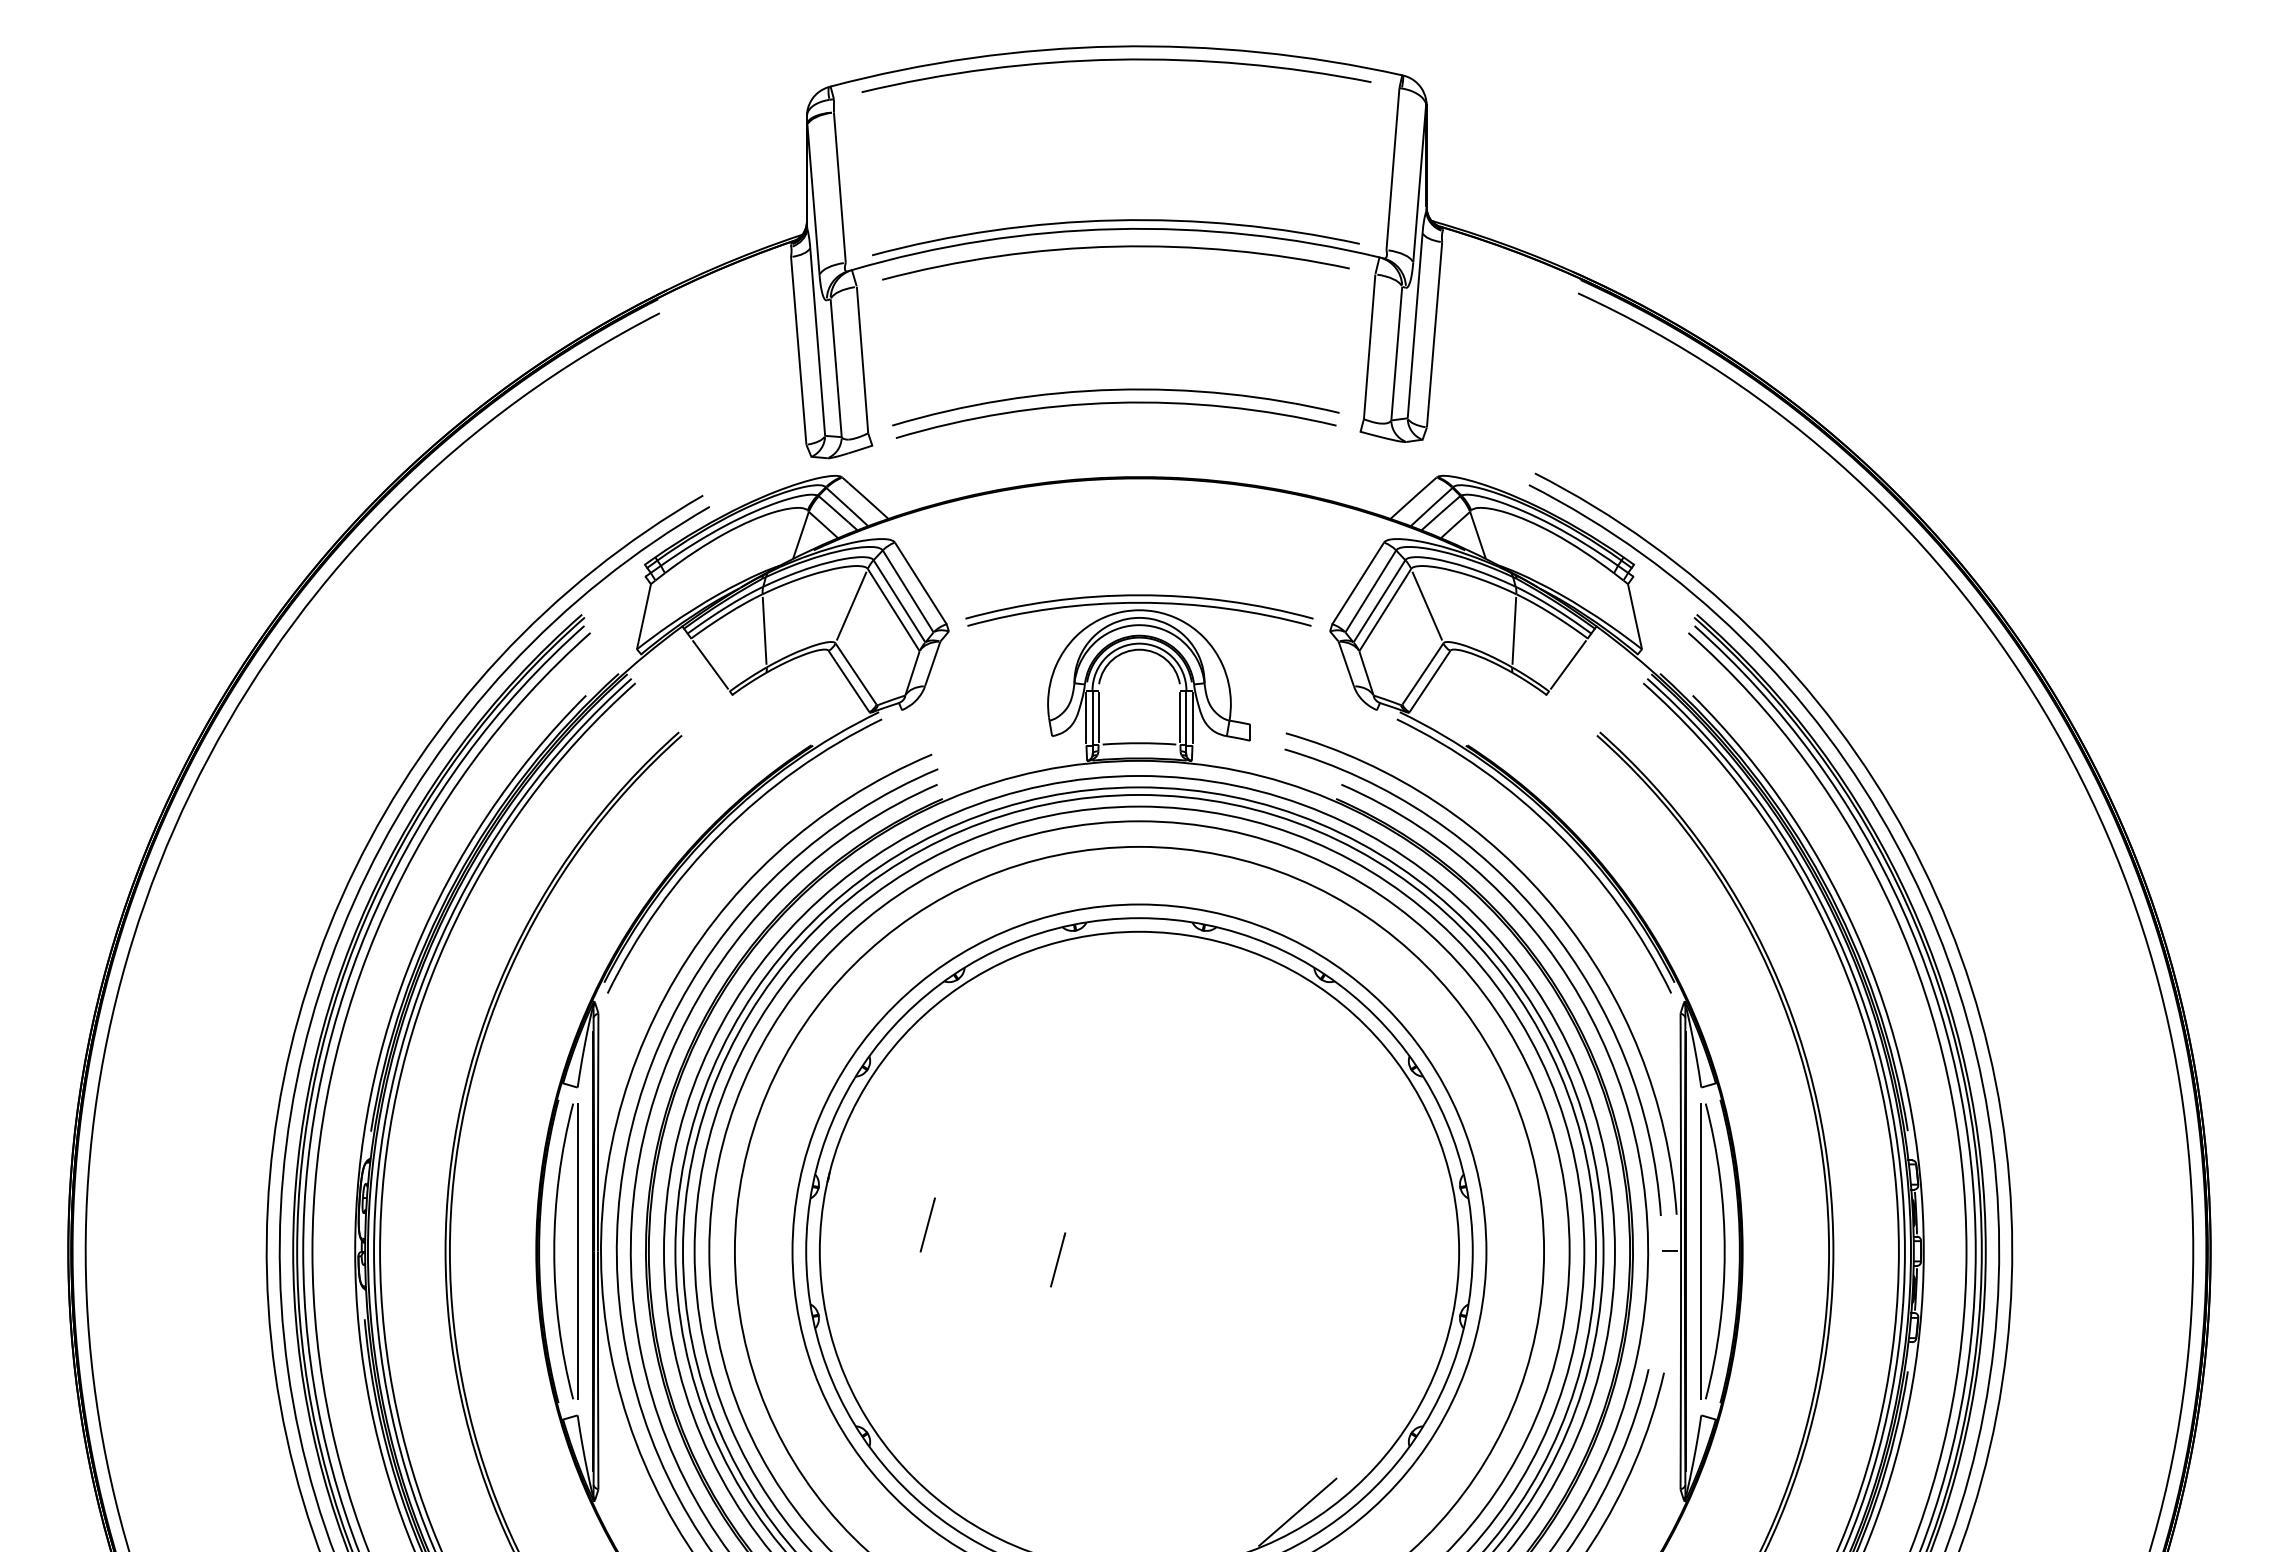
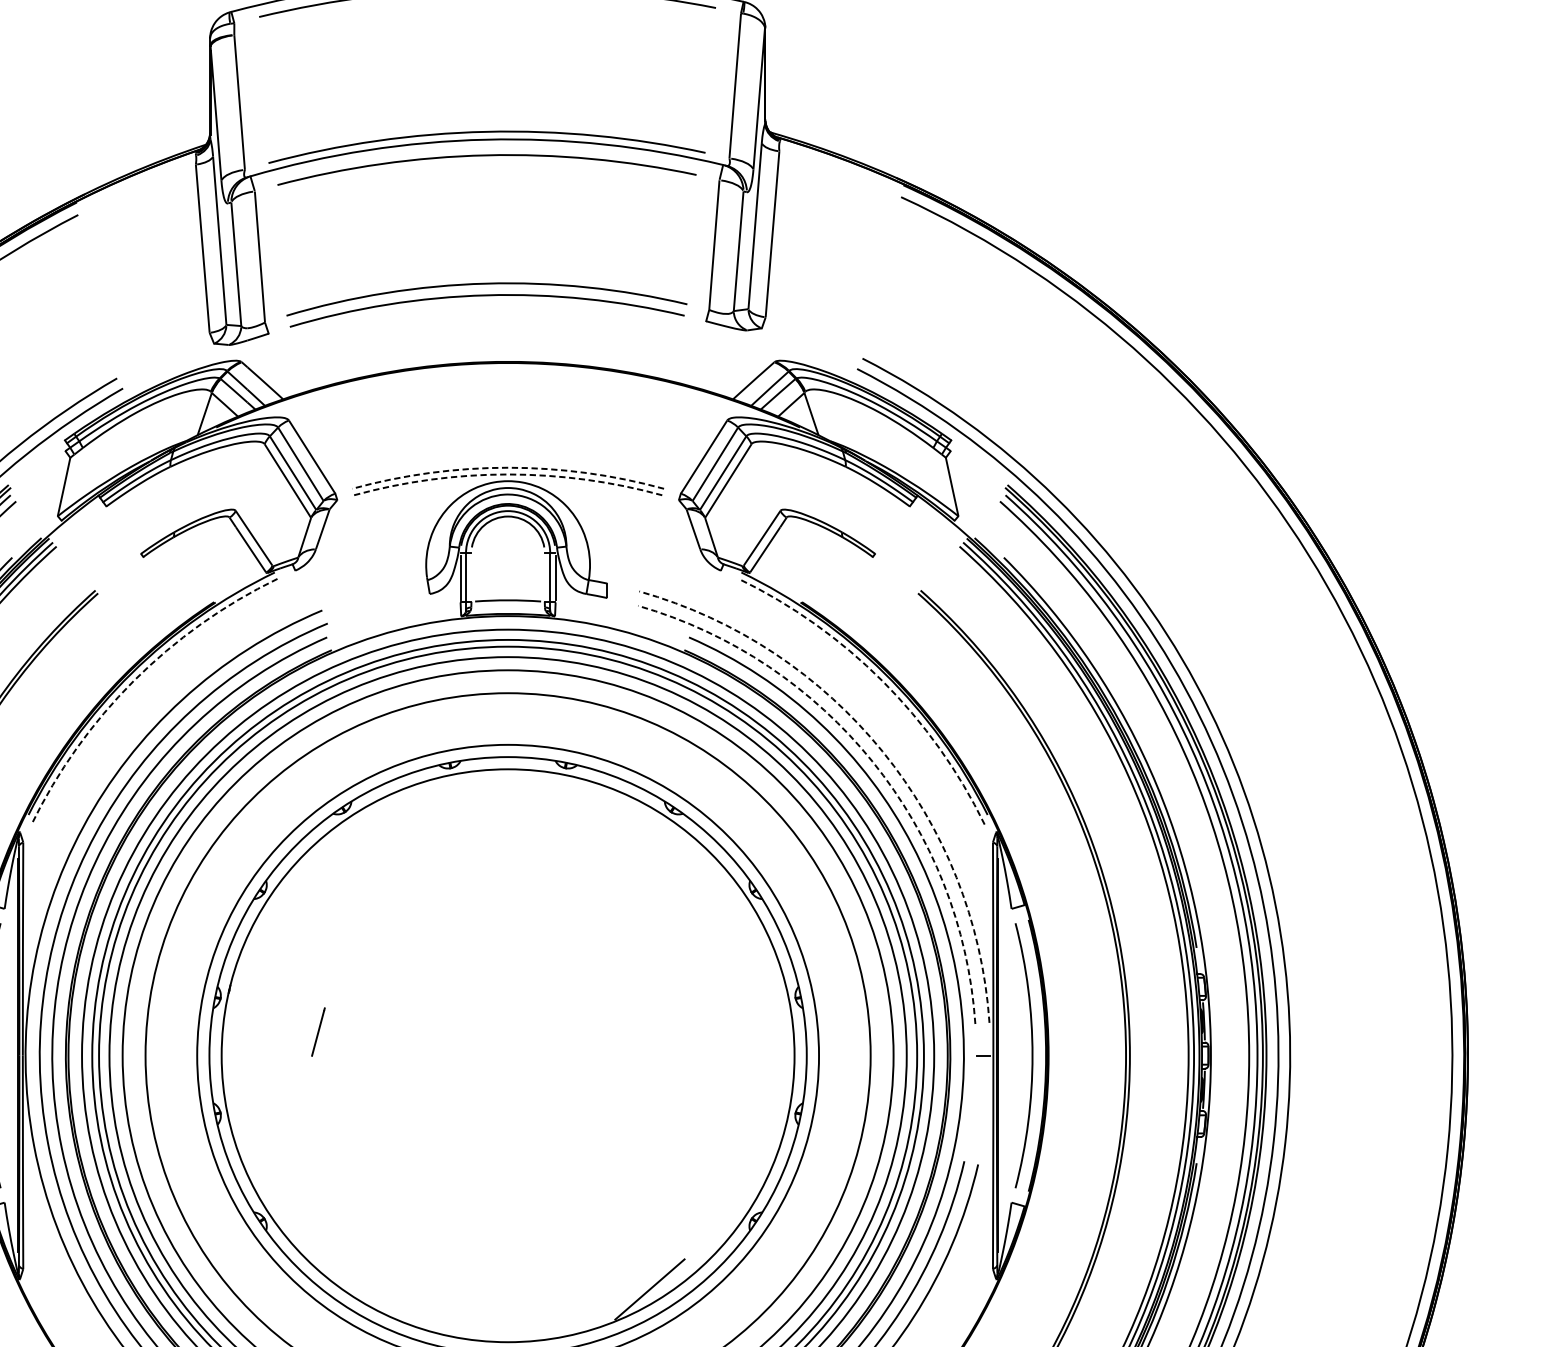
arc: (1139, 595) -> (508, 467), solid -> dashed
arc: (1139, 602) -> (508, 474), solid -> dashed
line: (851, 605) -> (250, 476), removed
line: (1426, 605) -> (765, 476), removed
line: (764, 630) -> (172, 499), removed
line: (1514, 630) -> (844, 499), removed
line: (710, 664) -> (123, 529), removed
line: (1568, 664) -> (892, 529), removed
line: (1098, 717) -> (471, 577), removed
line: (1180, 717) -> (544, 577), removed
arc: (721, 833) -> (133, 681), solid -> dashed
arc: (1557, 833) -> (882, 681), solid -> dashed
arc: (1557, 912) -> (882, 752), solid -> dashed
arc: (1546, 923) -> (872, 761), solid -> dashed
line: (577, 1251) -> (4, 1055), removed
line: (1701, 1251) -> (1011, 1055), removed
line: (1058, 1259) -> (435, 1062), removed

